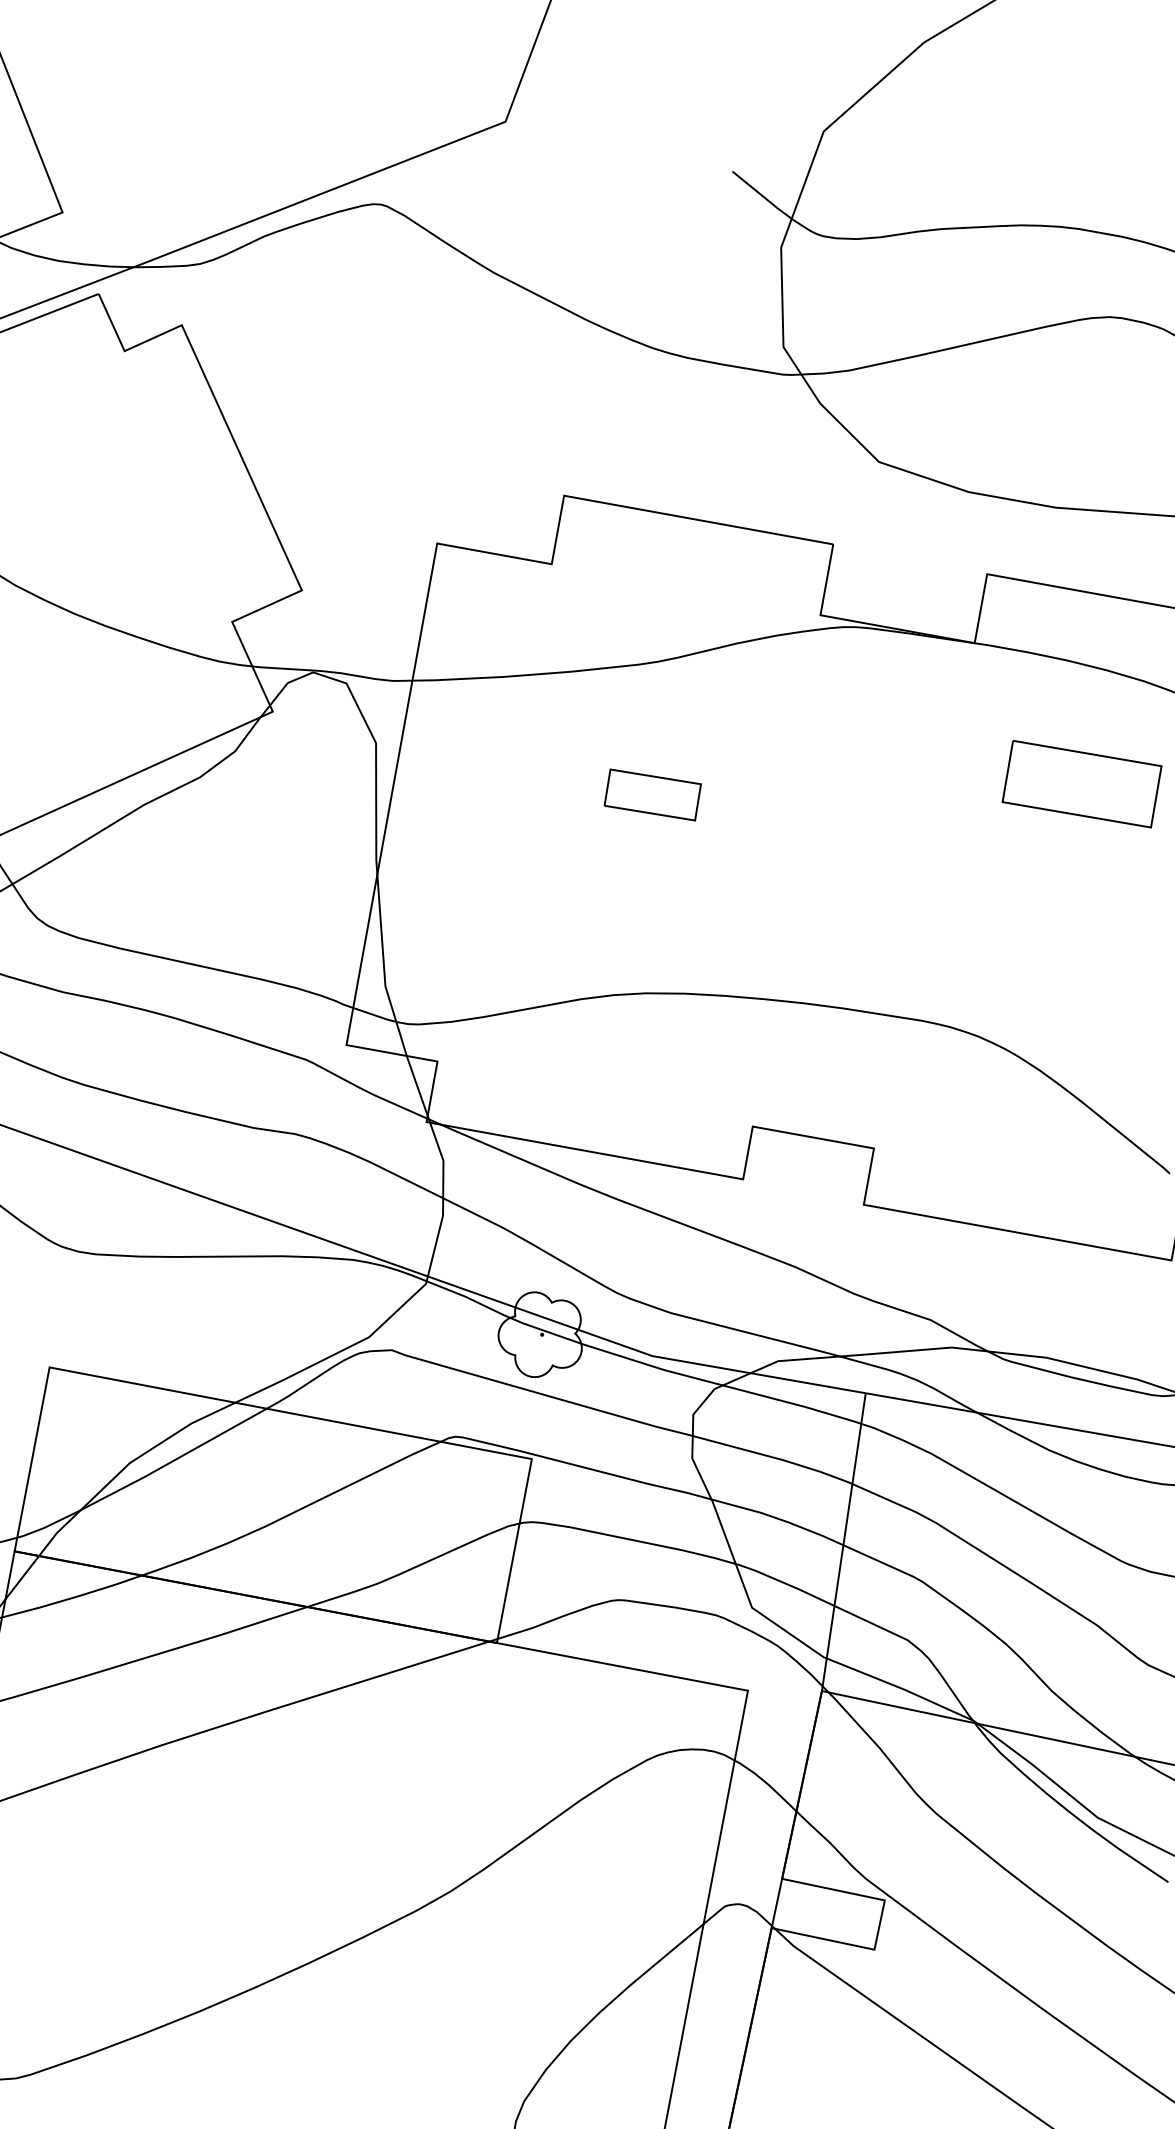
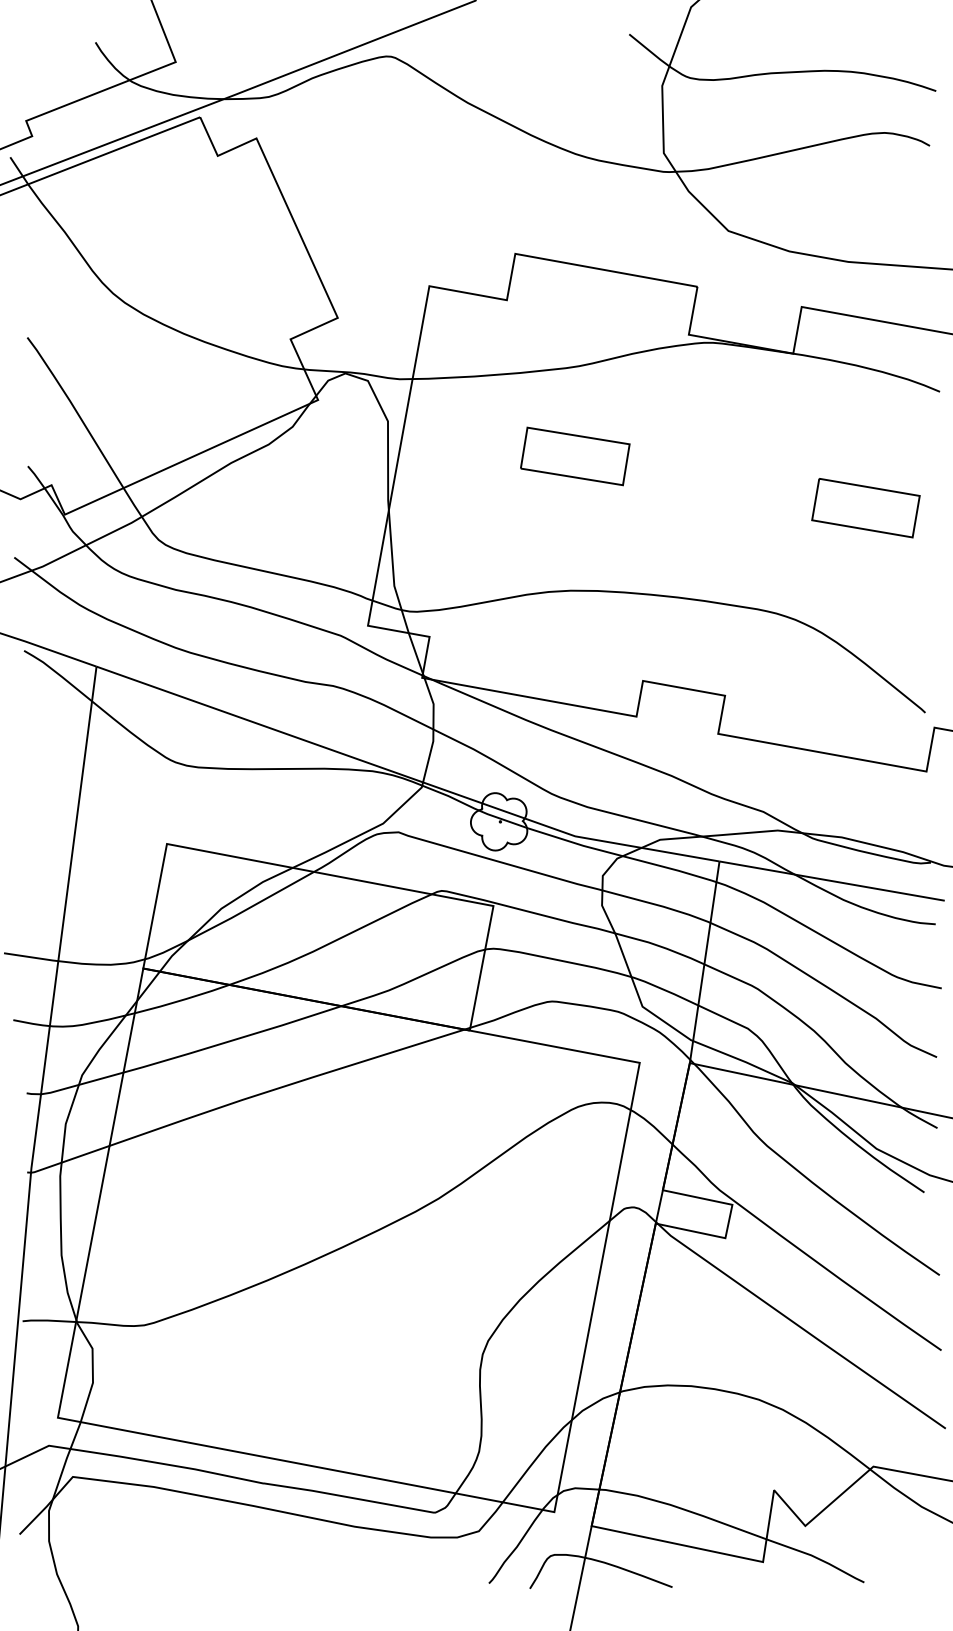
part: (1081, 784) -> (865, 508), moved
part: (653, 795) -> (575, 456), size x1.67

